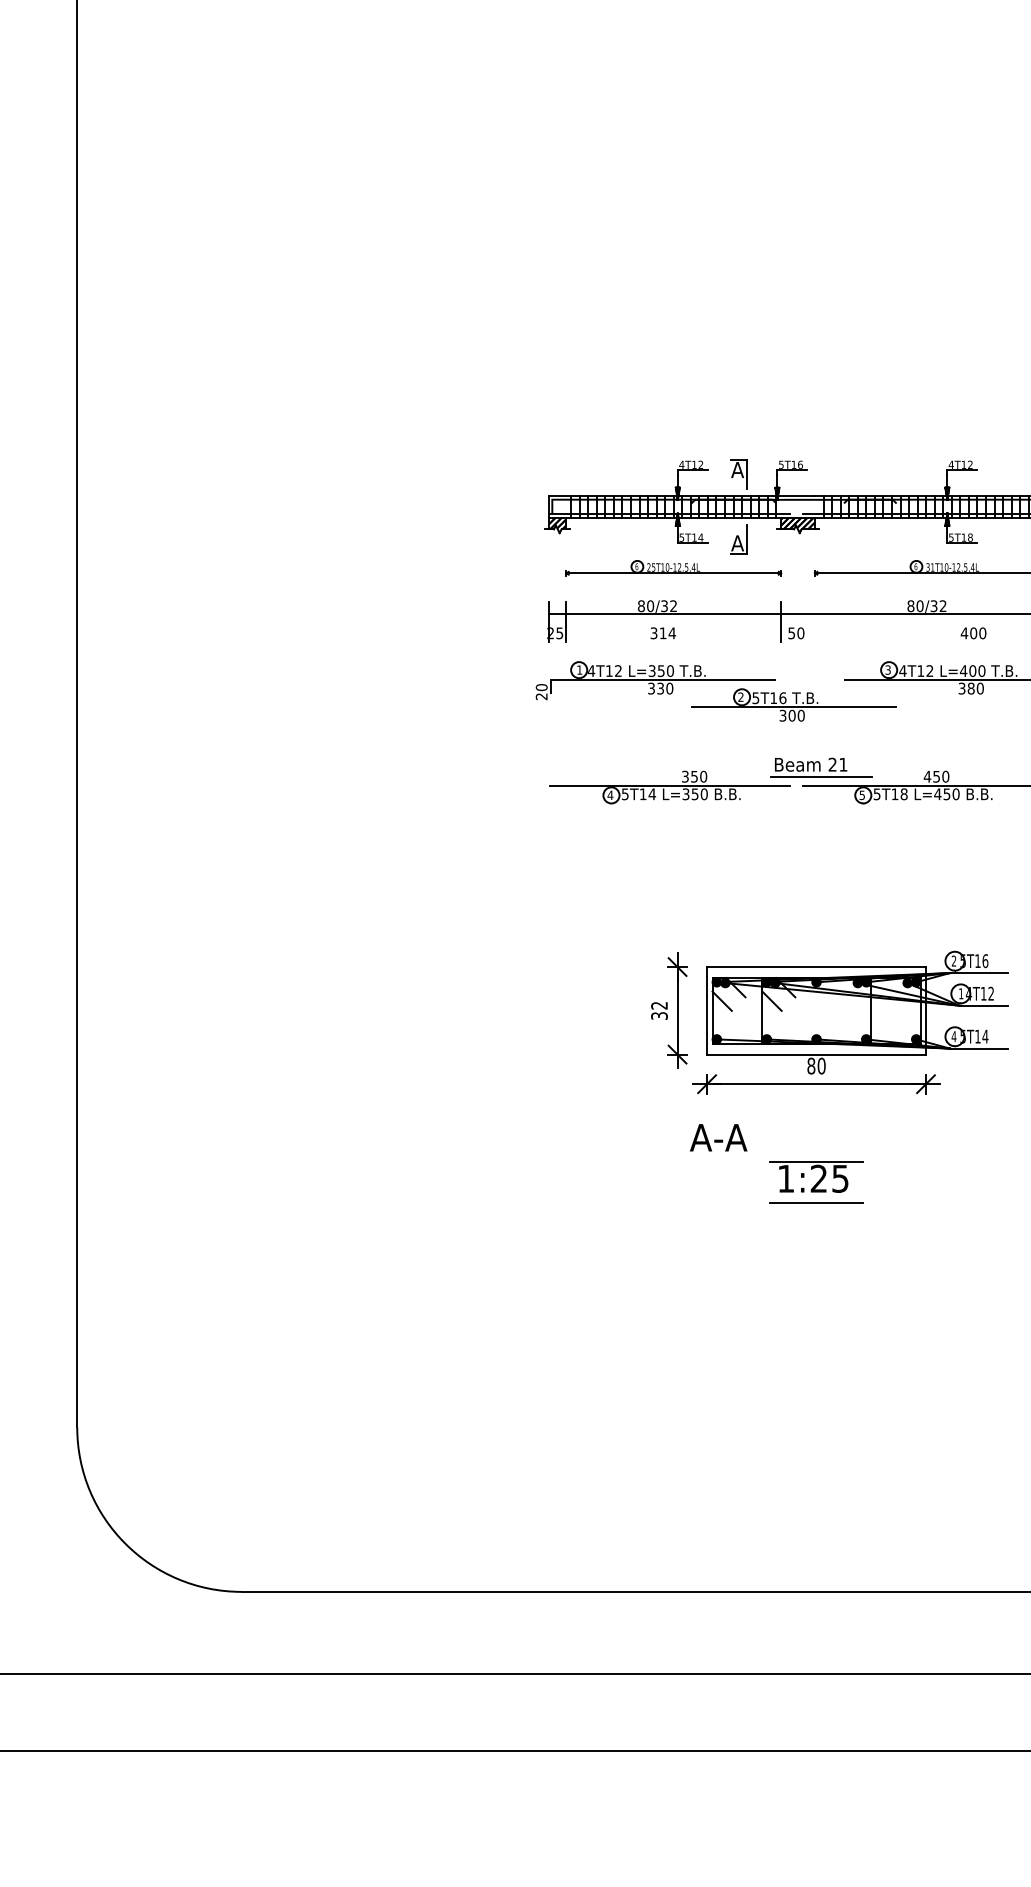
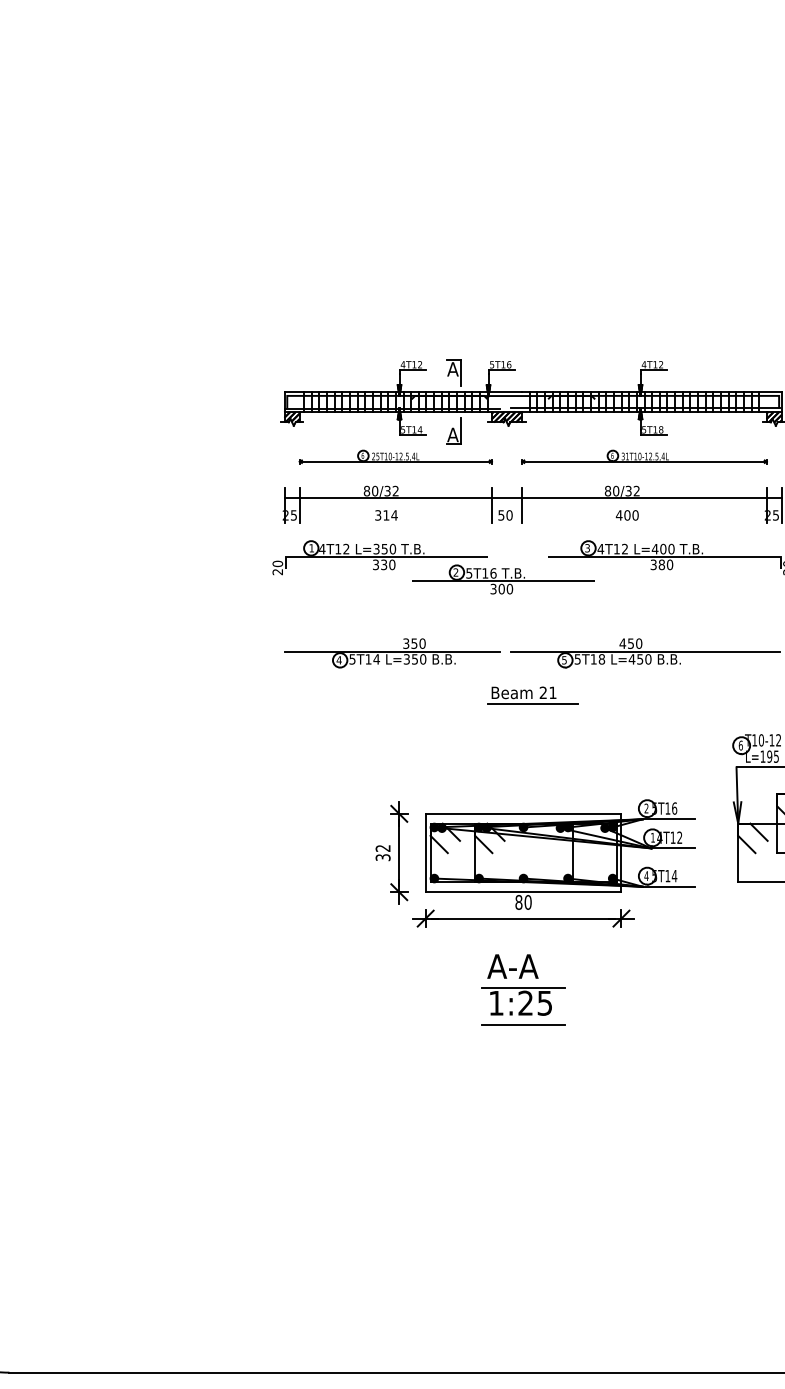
line: (814, 622) -> (521, 505), added
text: (973, 633) -> (627, 515), moved
part: (821, 767) -> (533, 695), moved
text: (718, 1137) -> (512, 966), moved

